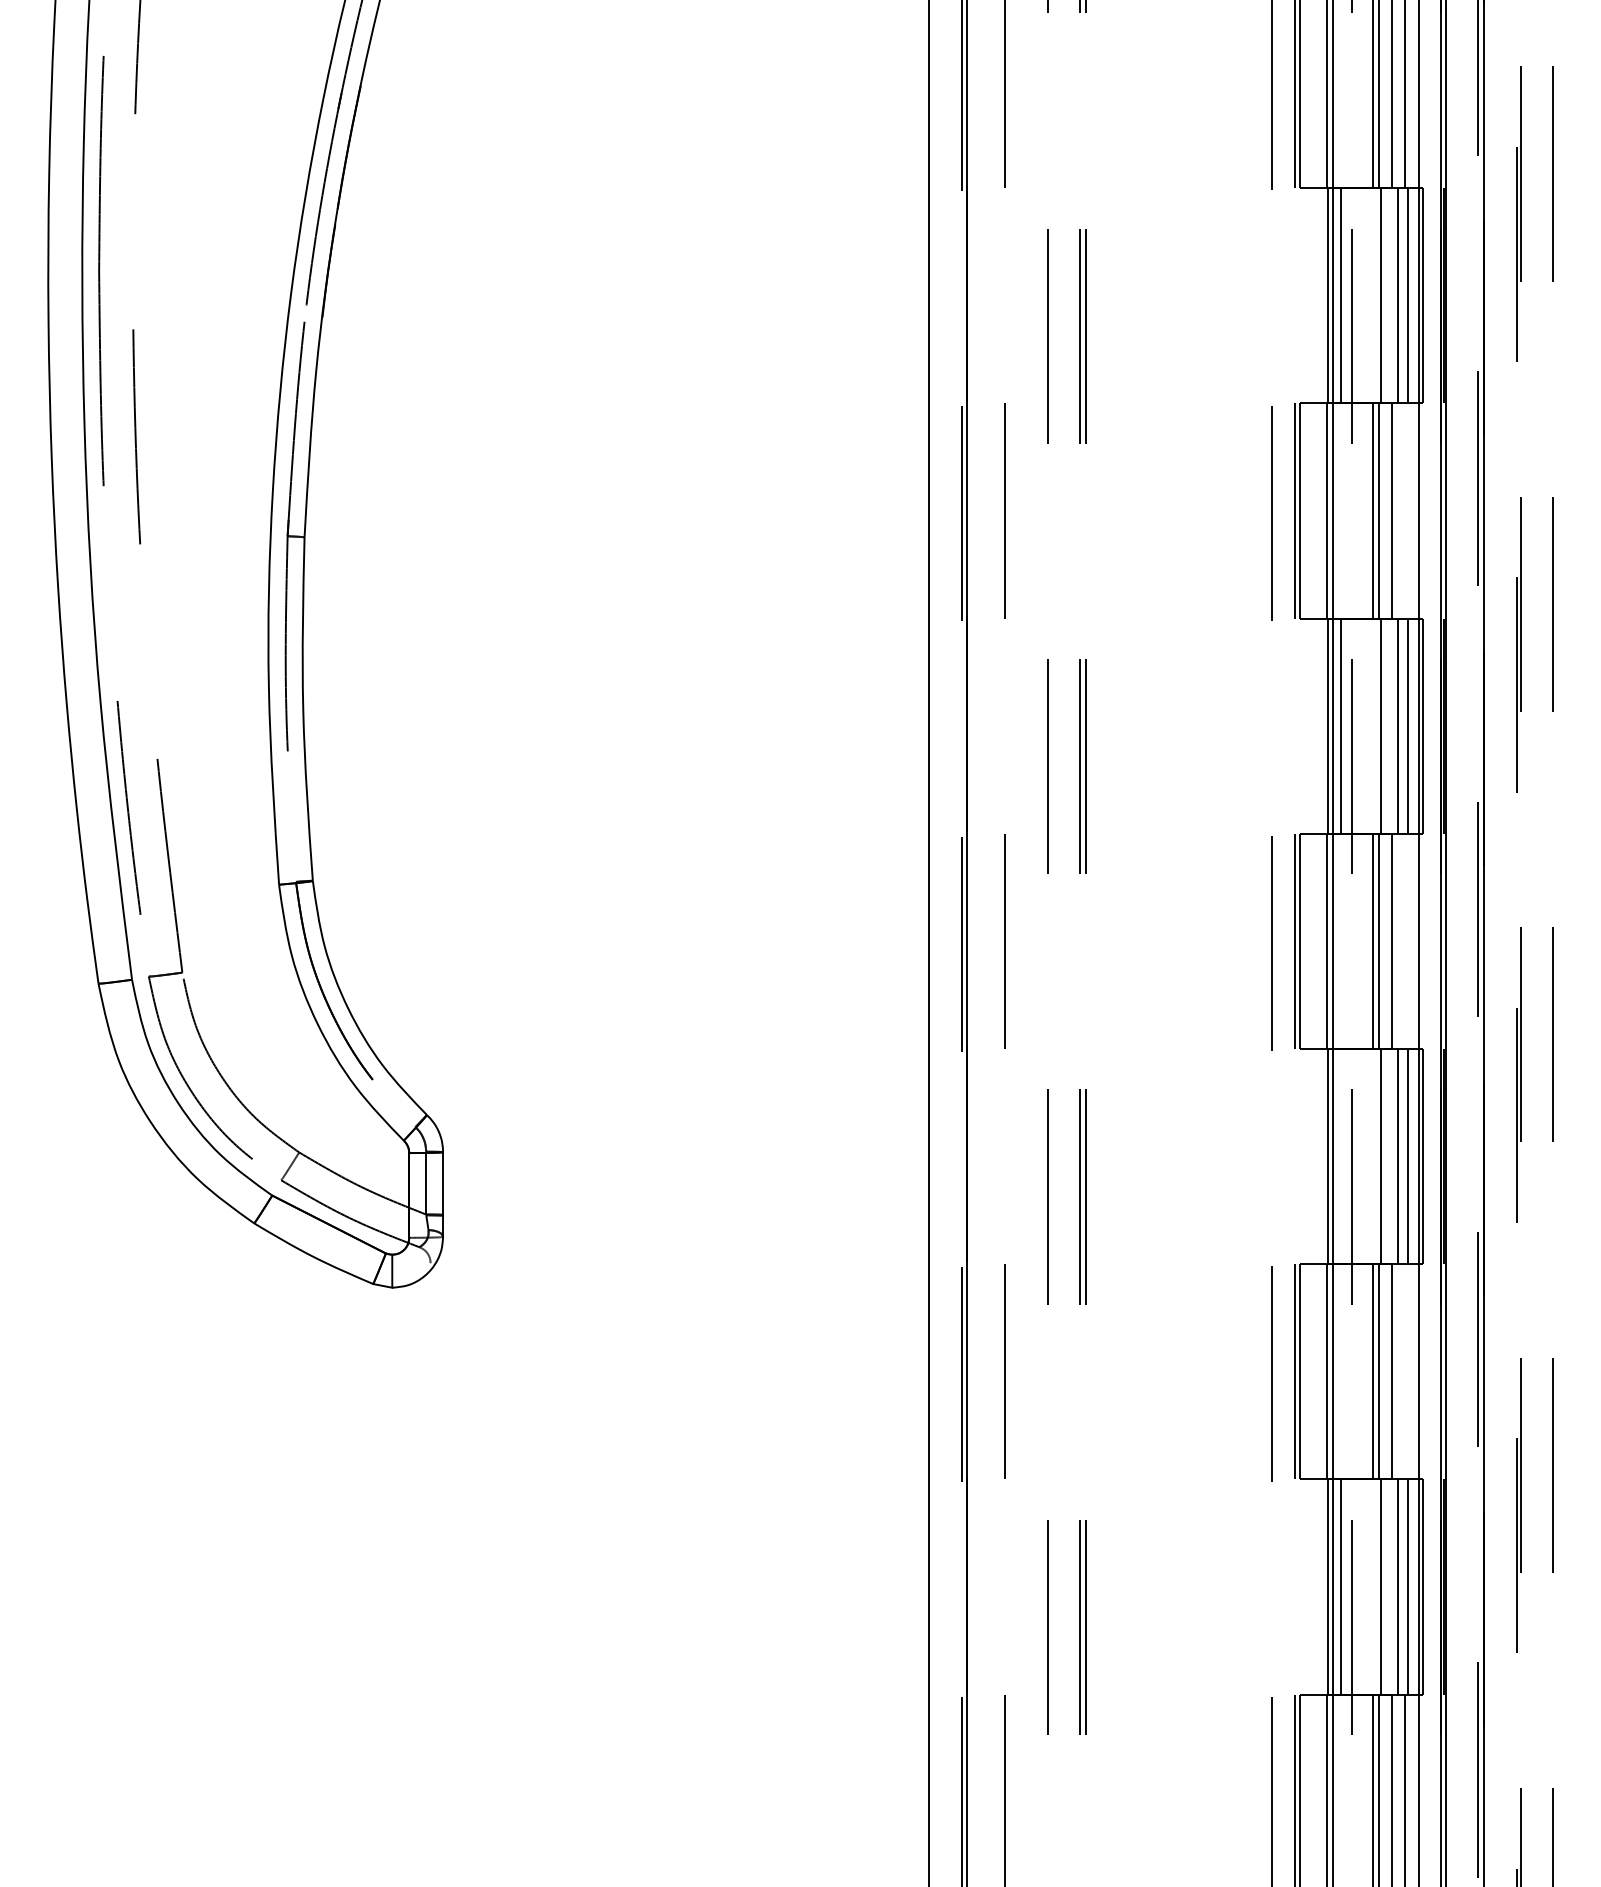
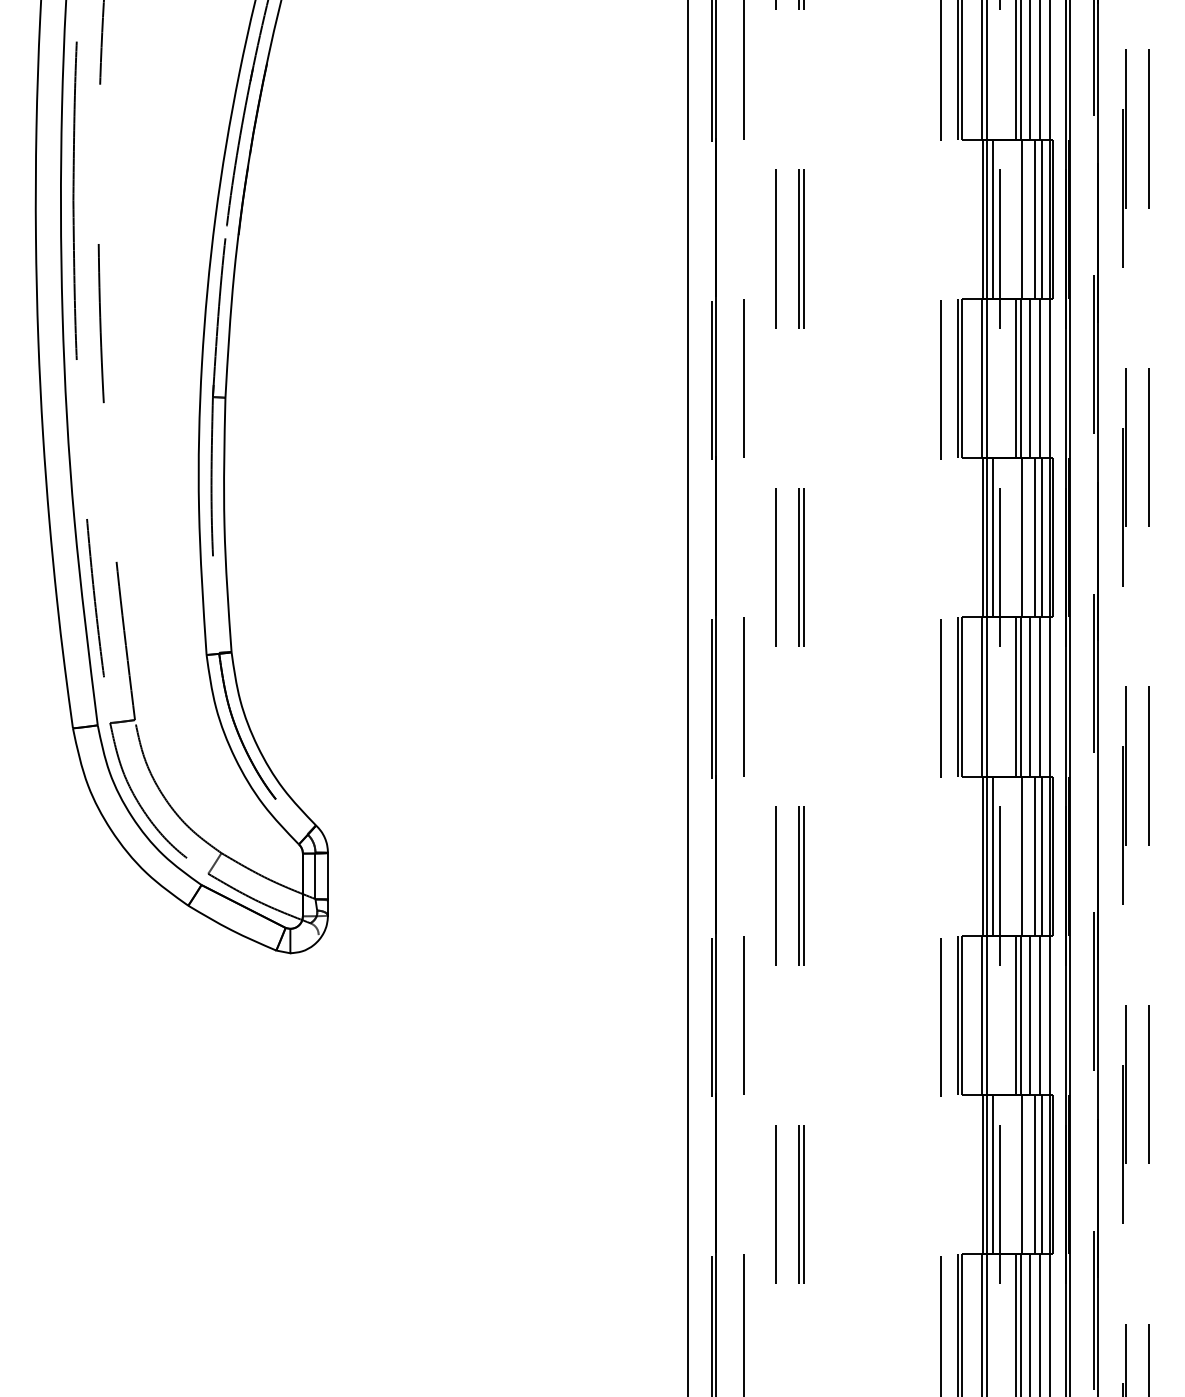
line: (1404, 510) -> (1039, 378), added
line: (1404, 941) -> (1039, 697), added
line: (1341, 1156) -> (992, 856), added
line: (1404, 1371) -> (1039, 1015), added

